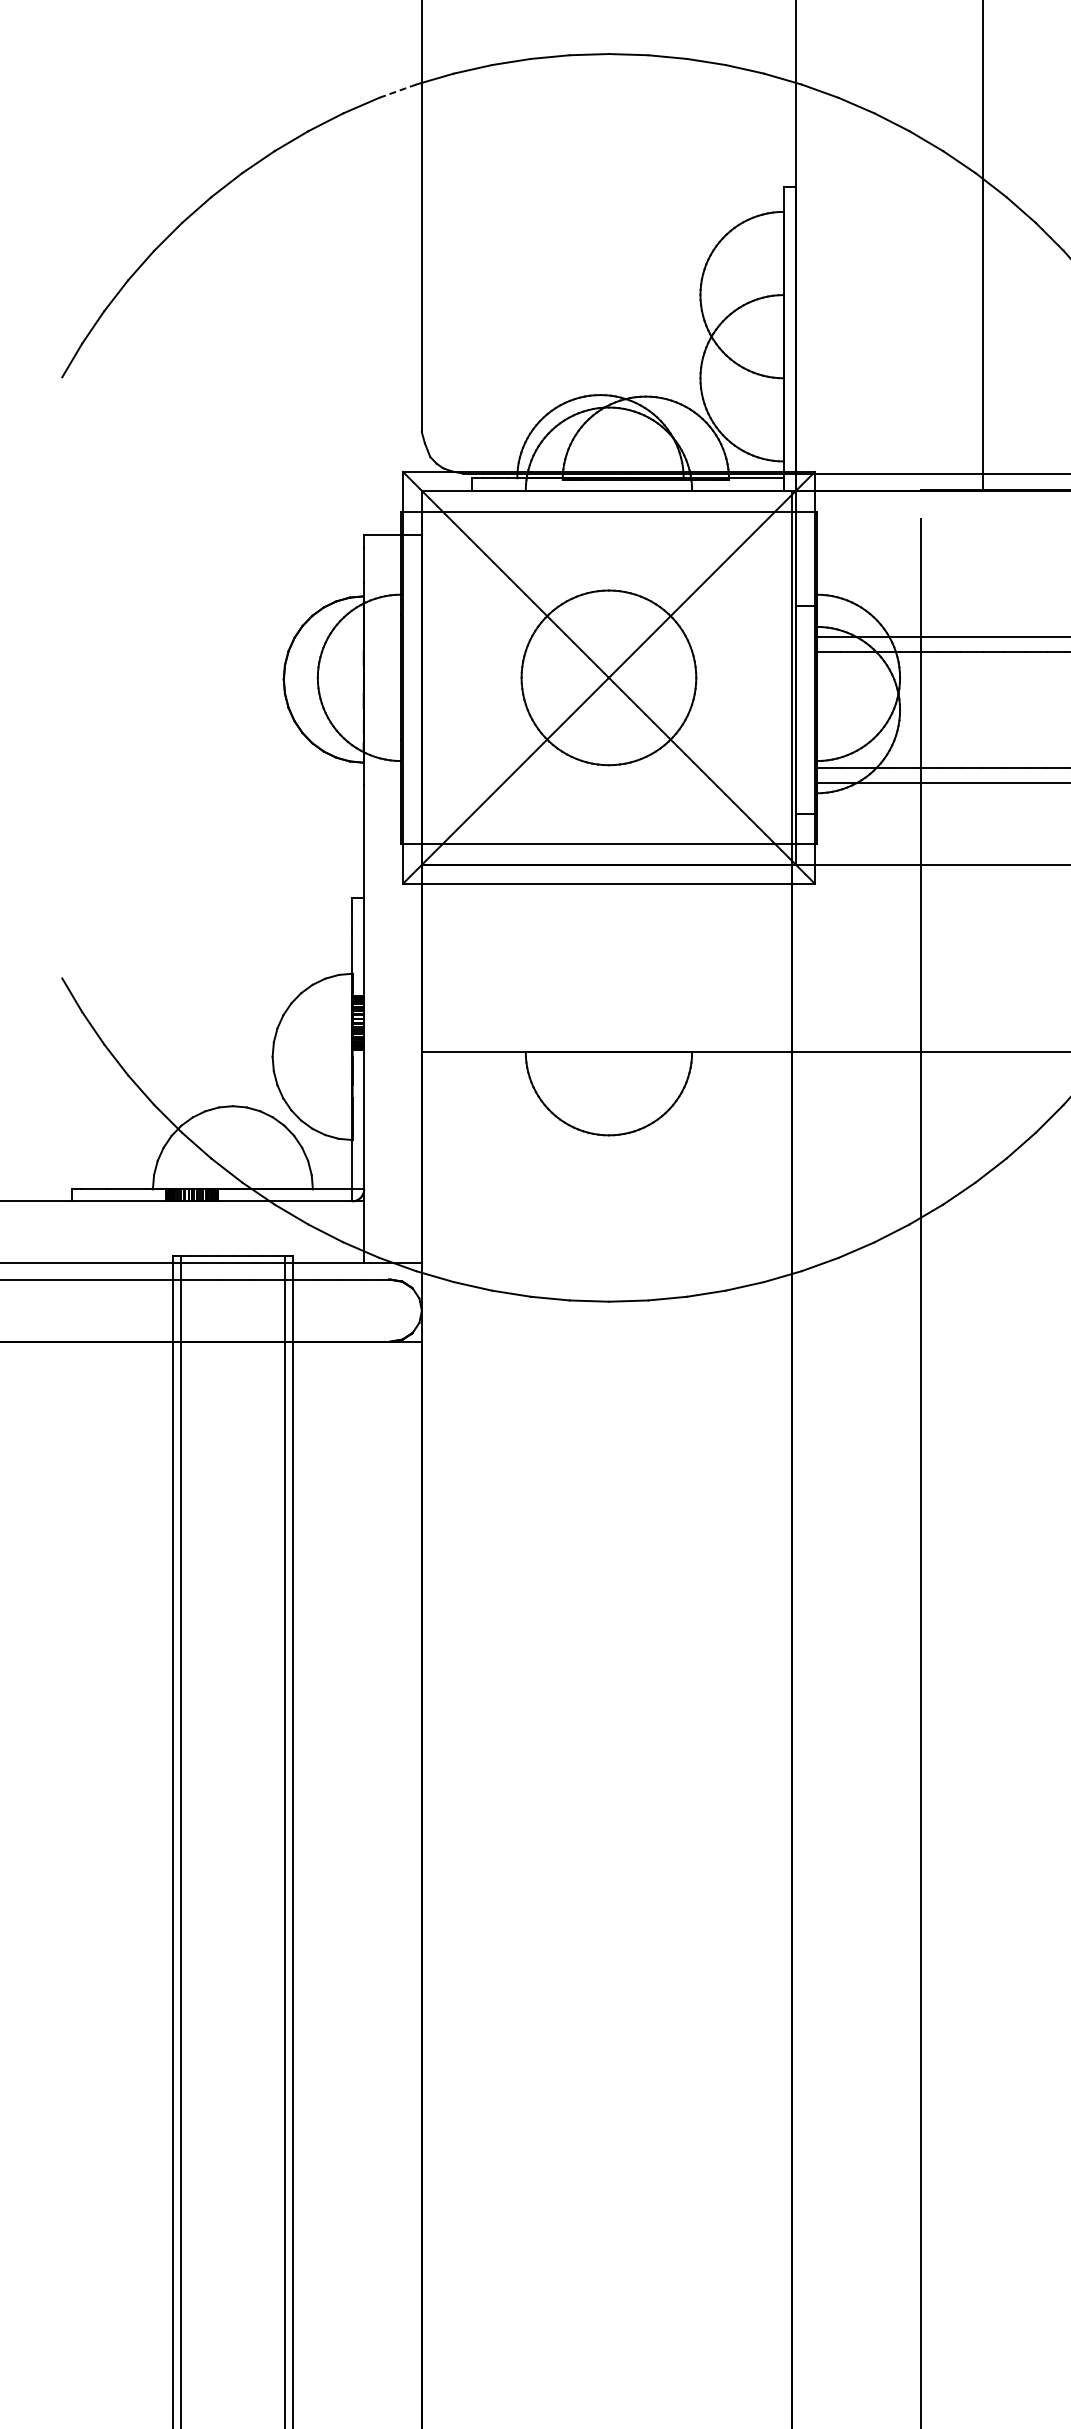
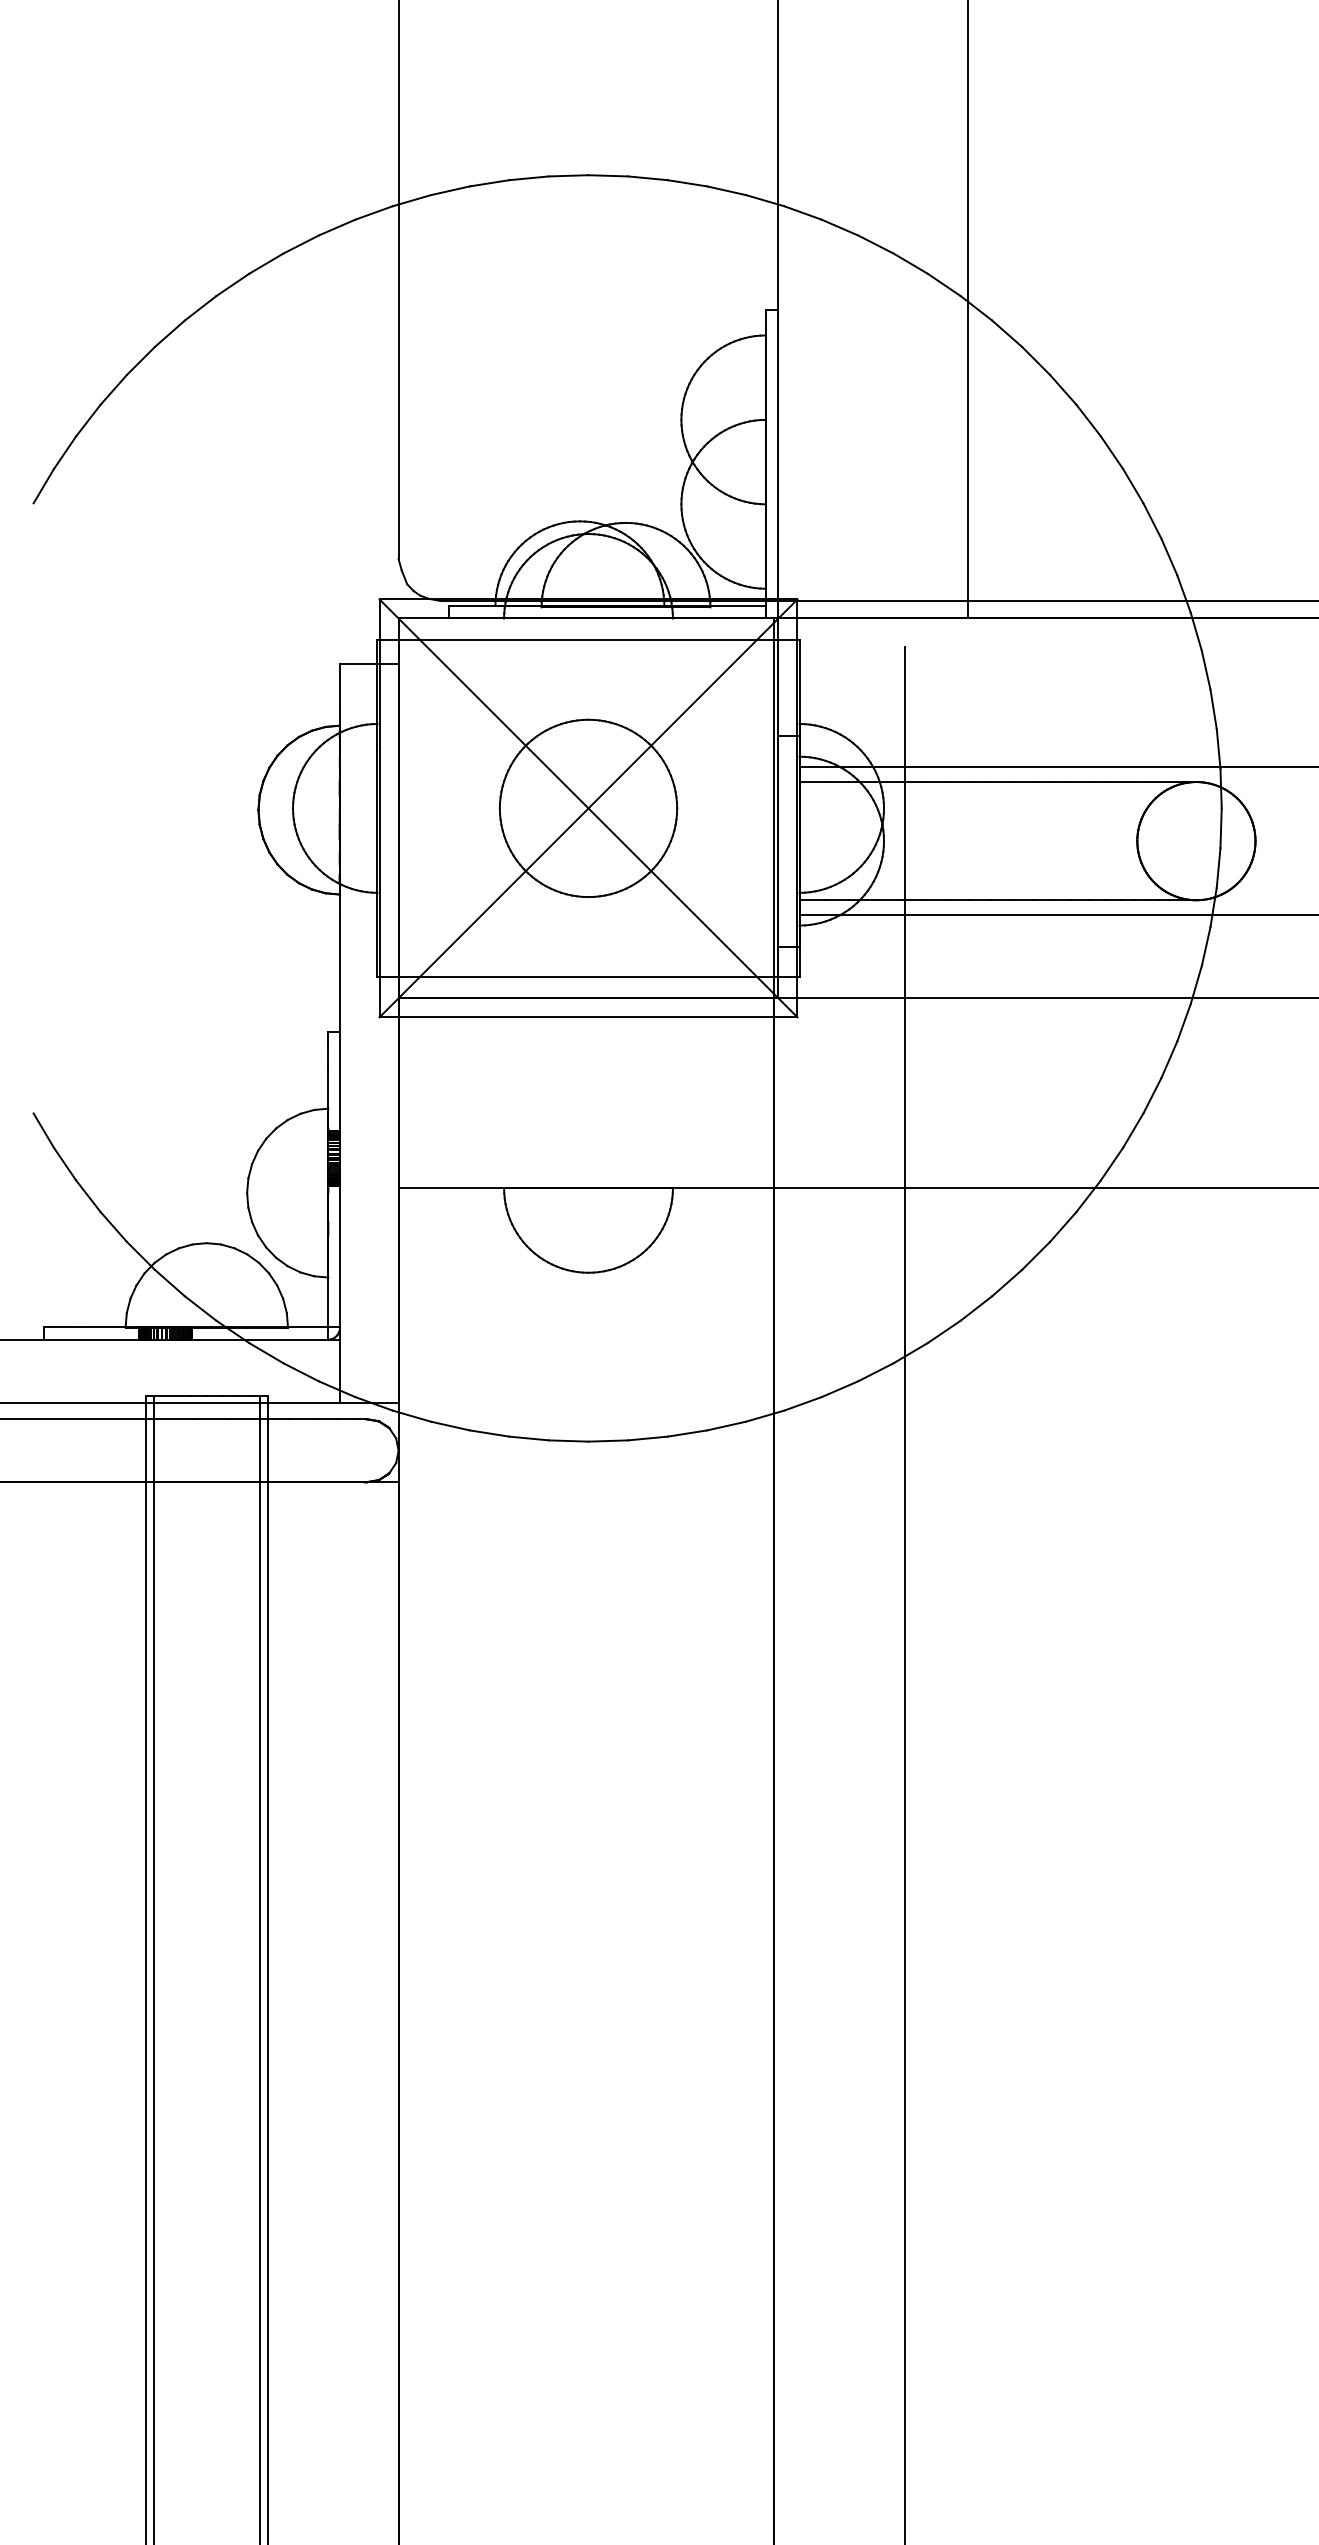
line: (398, 90) -> (374, 212), dashed -> solid

